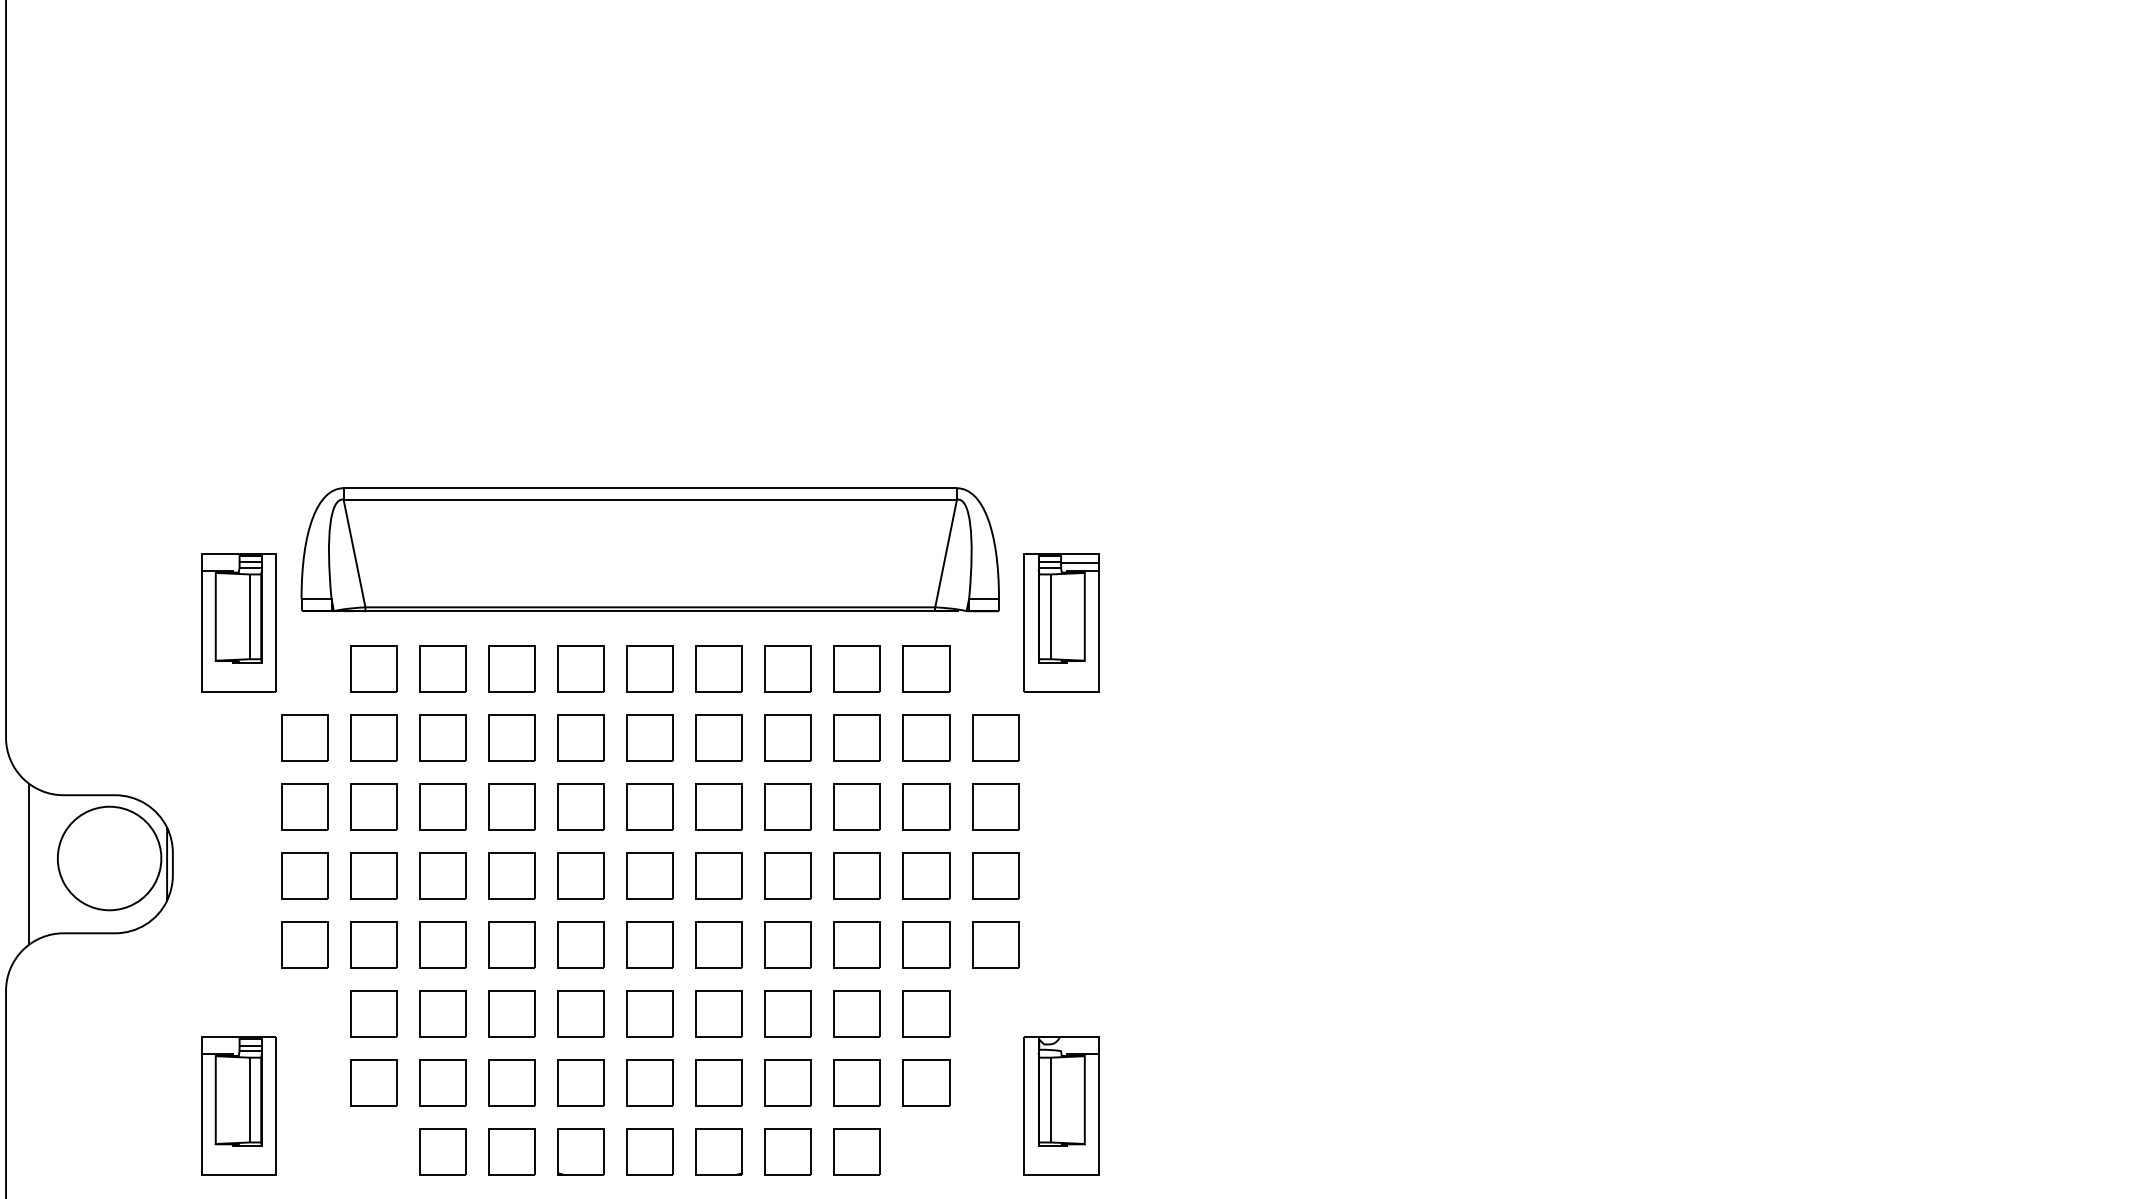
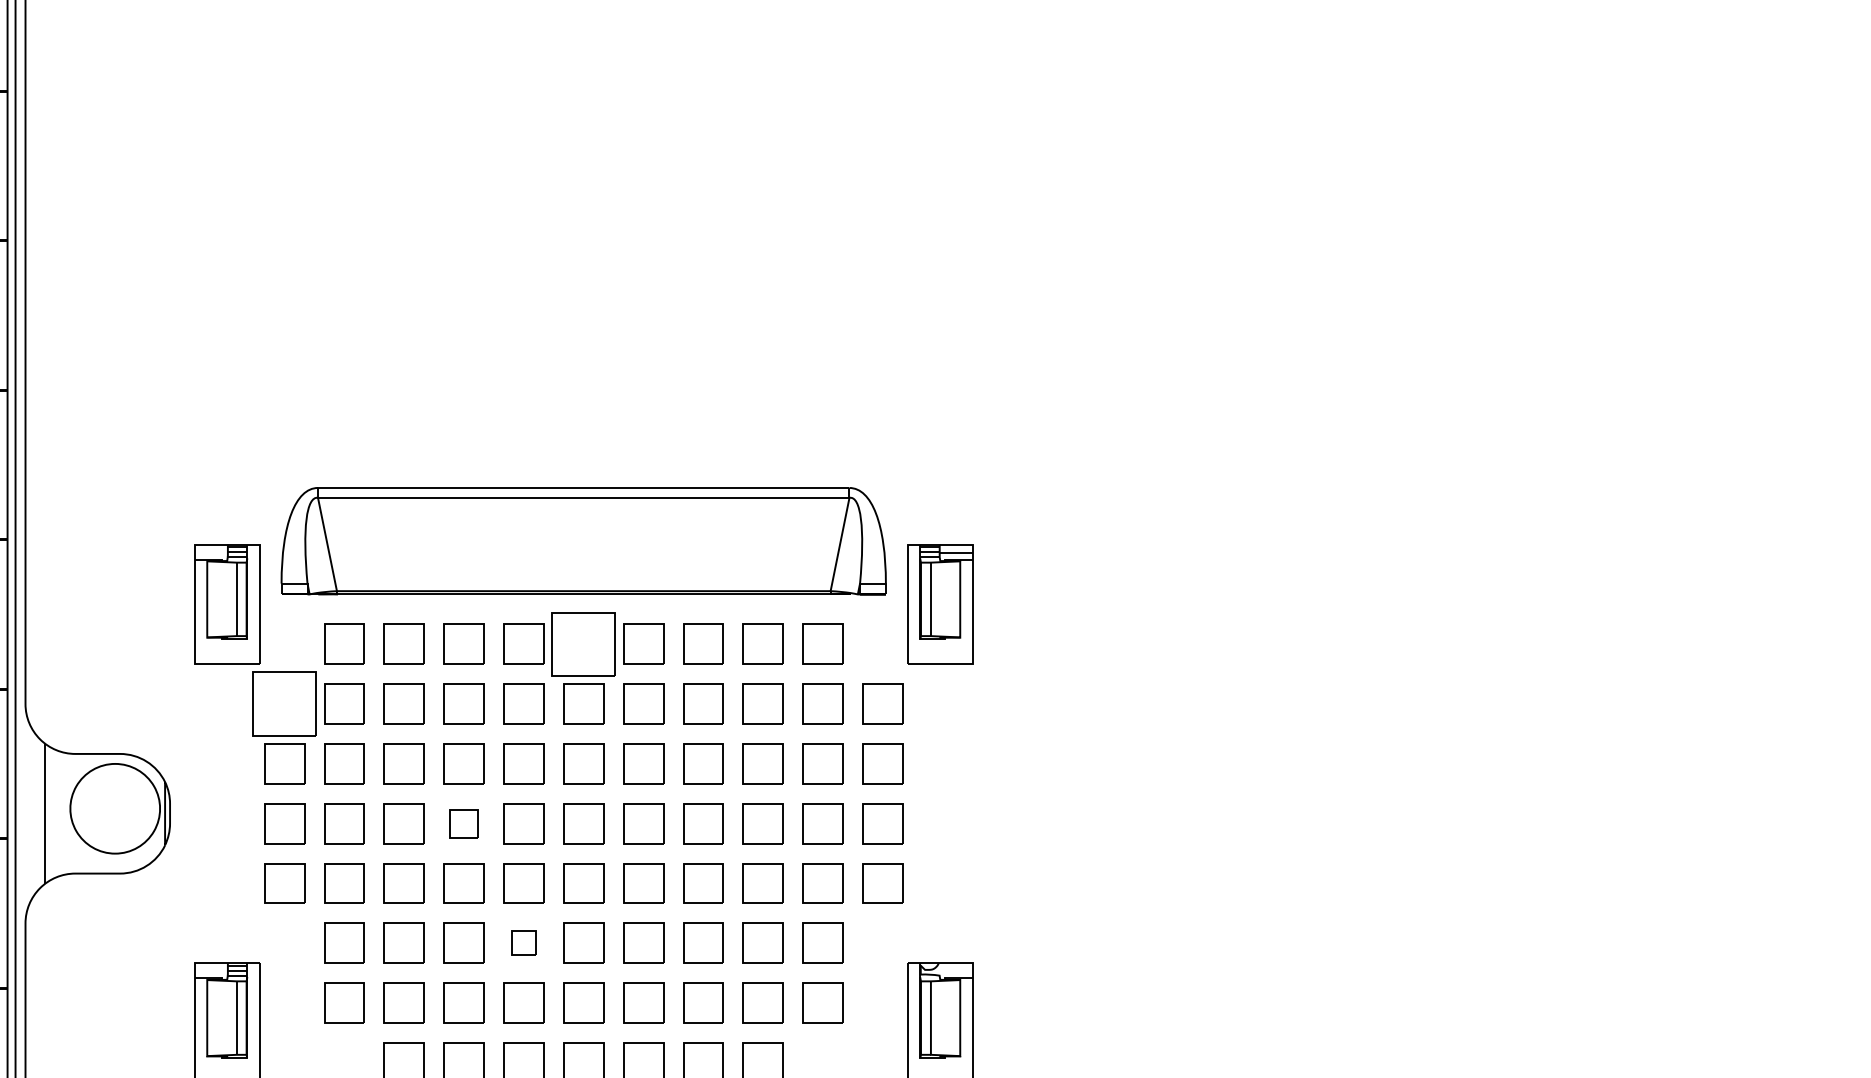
part: (650, 667) -> (583, 643), size x1.6
part: (304, 737) -> (284, 703), size x1.6
part: (511, 875) -> (463, 823), size x0.7
part: (580, 1012) -> (523, 942), size x0.6

